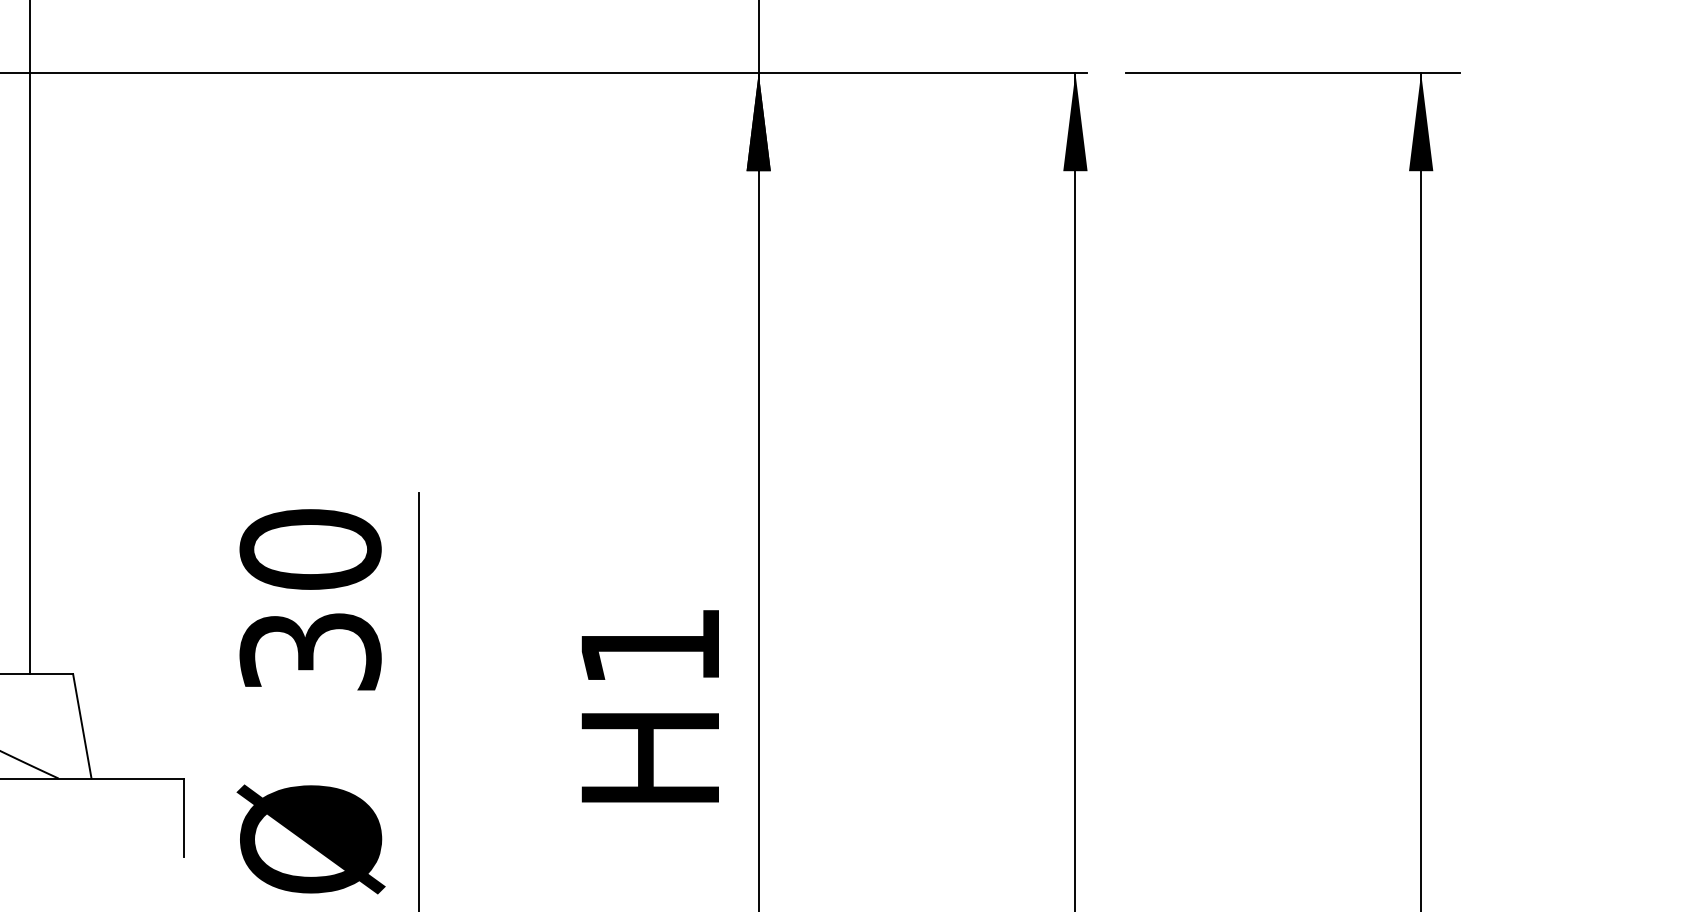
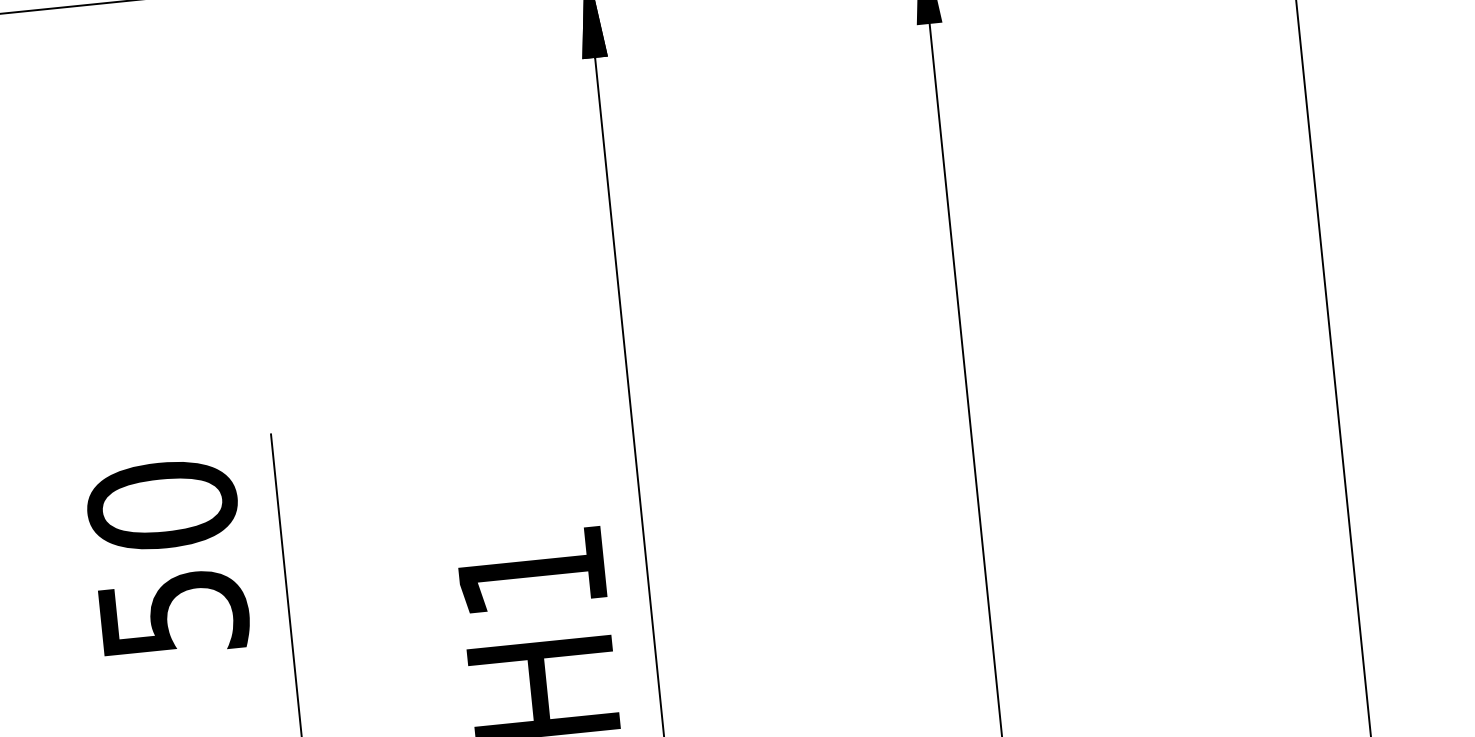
text: (310, 651) -> (173, 613), 30 -> 50

